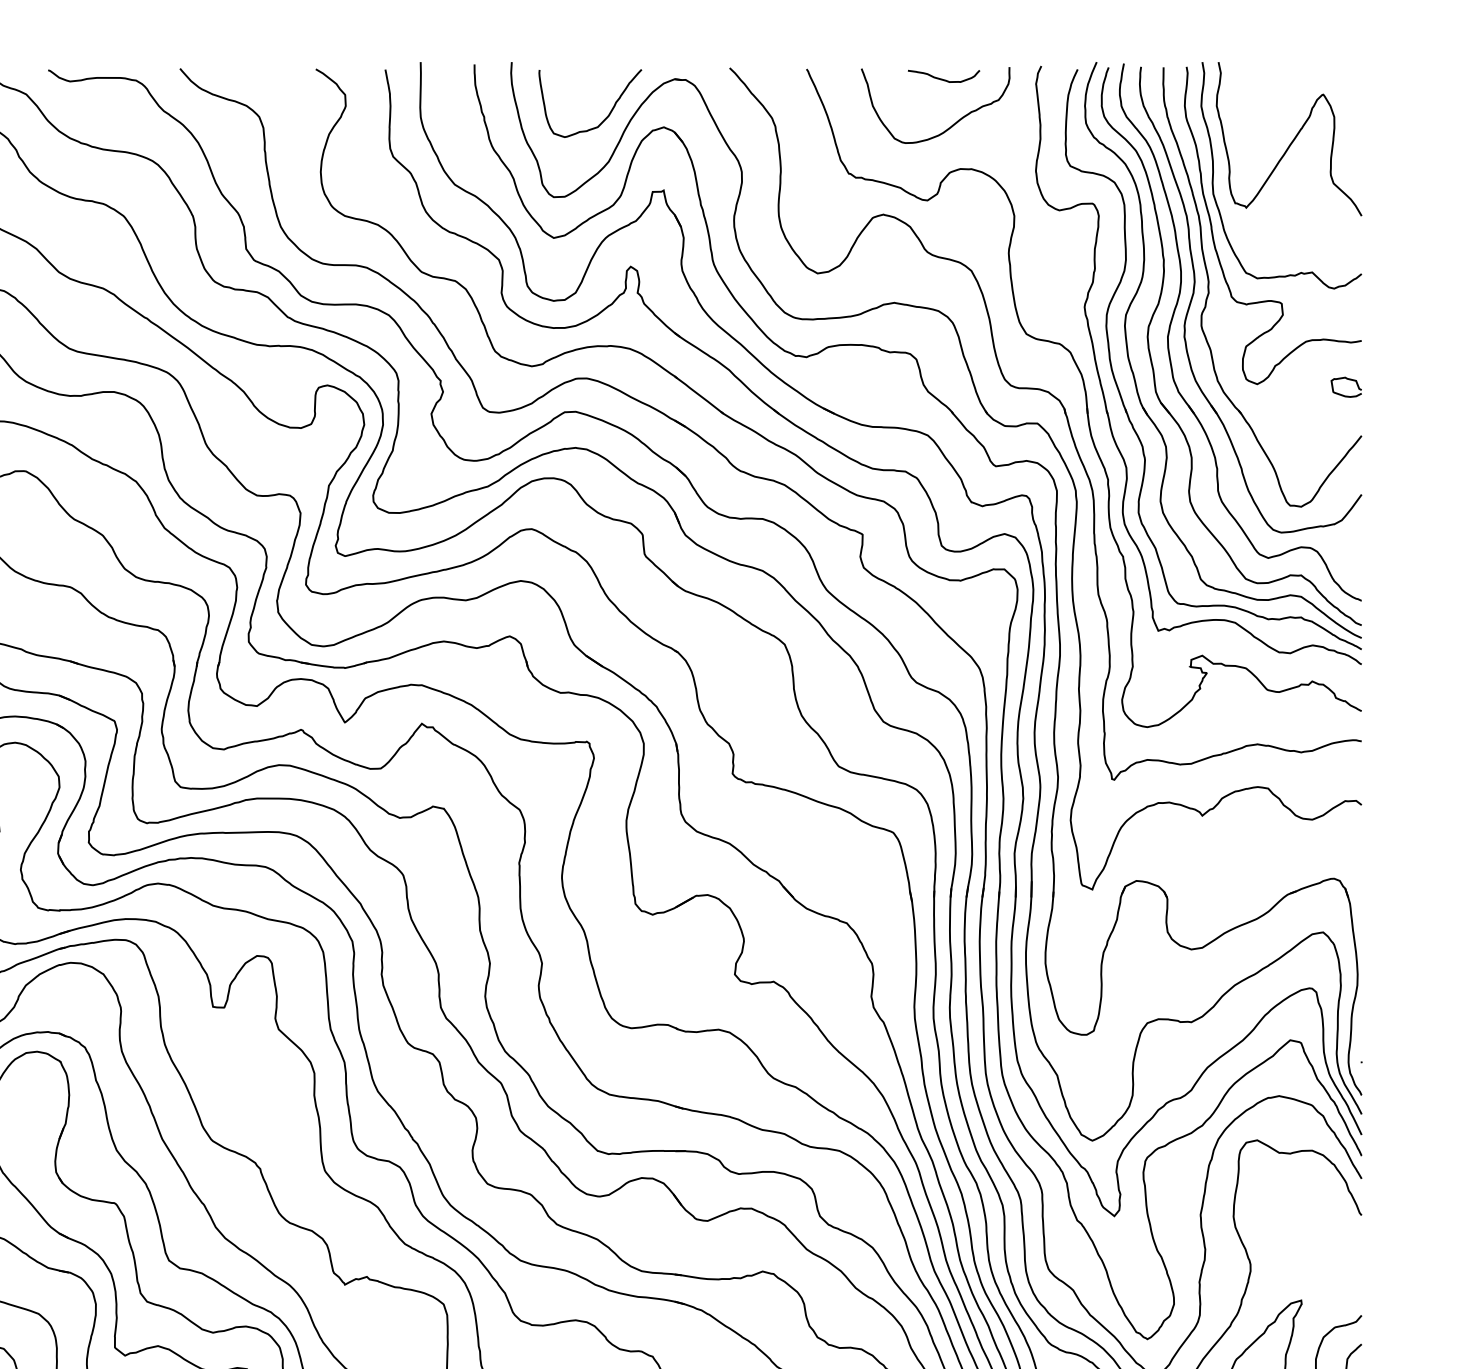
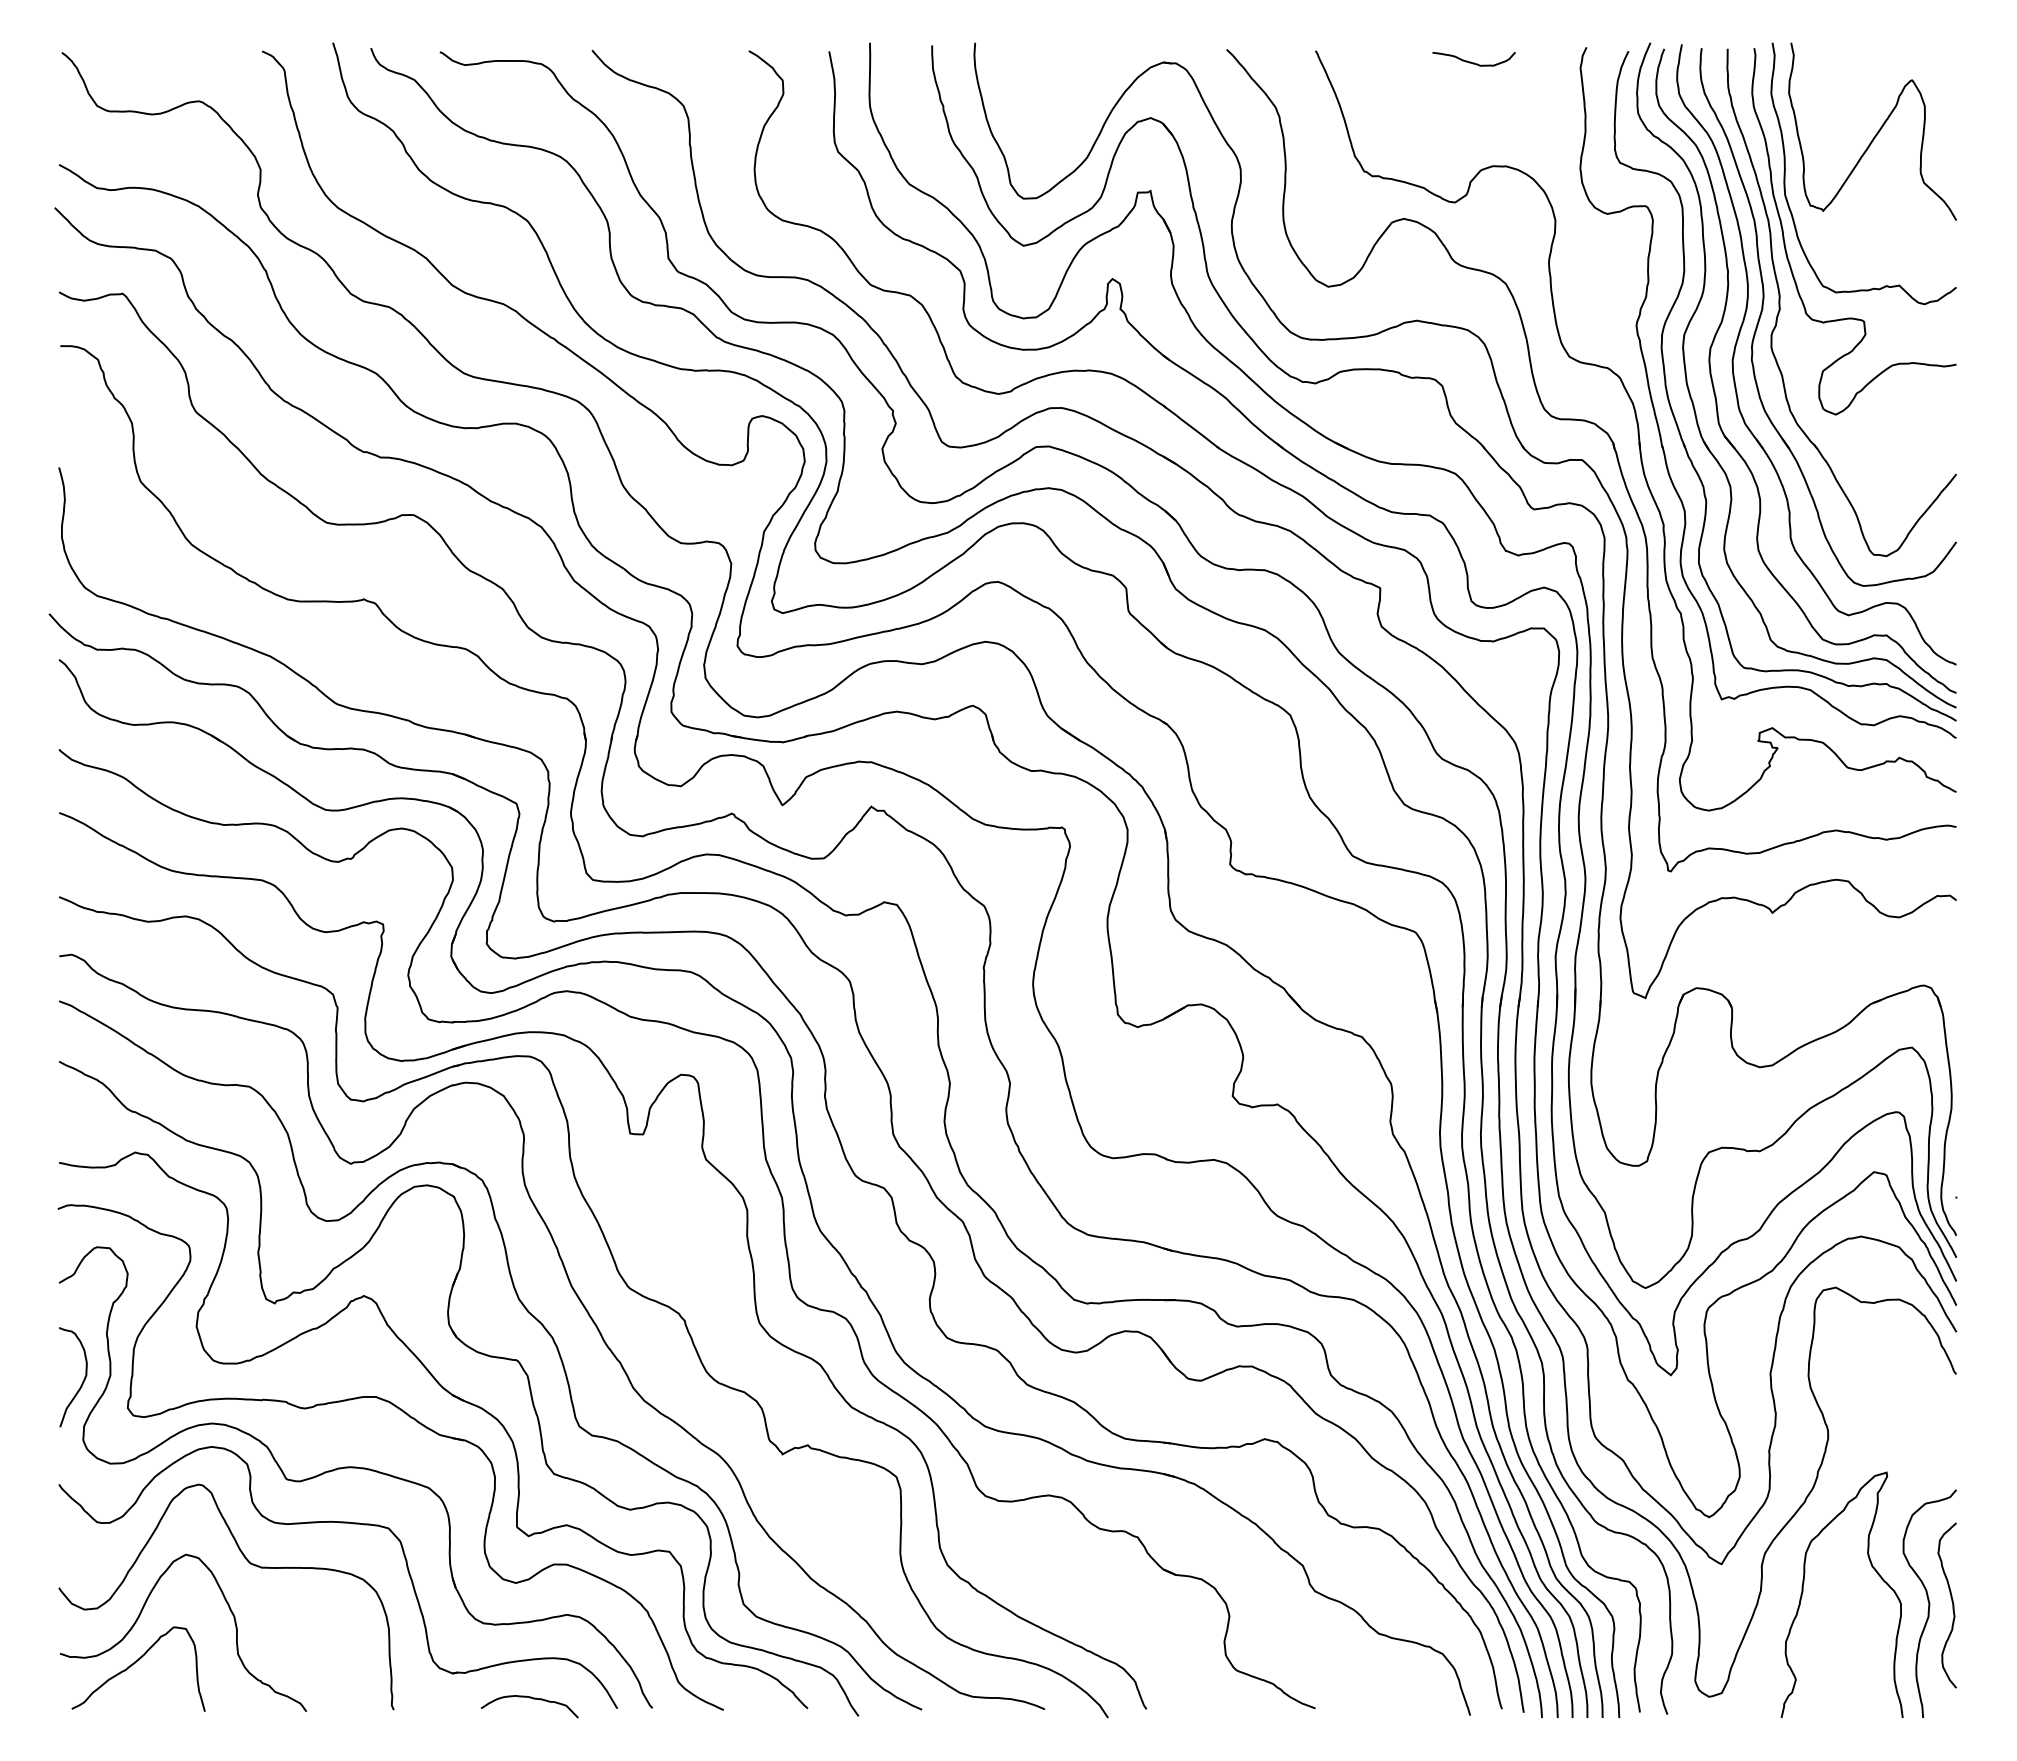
curve: (609, 113) -> (1087, 101), removed
curve: (952, 124) -> (1484, 114), removed
curve: (1342, 394) -> (1934, 426), removed

